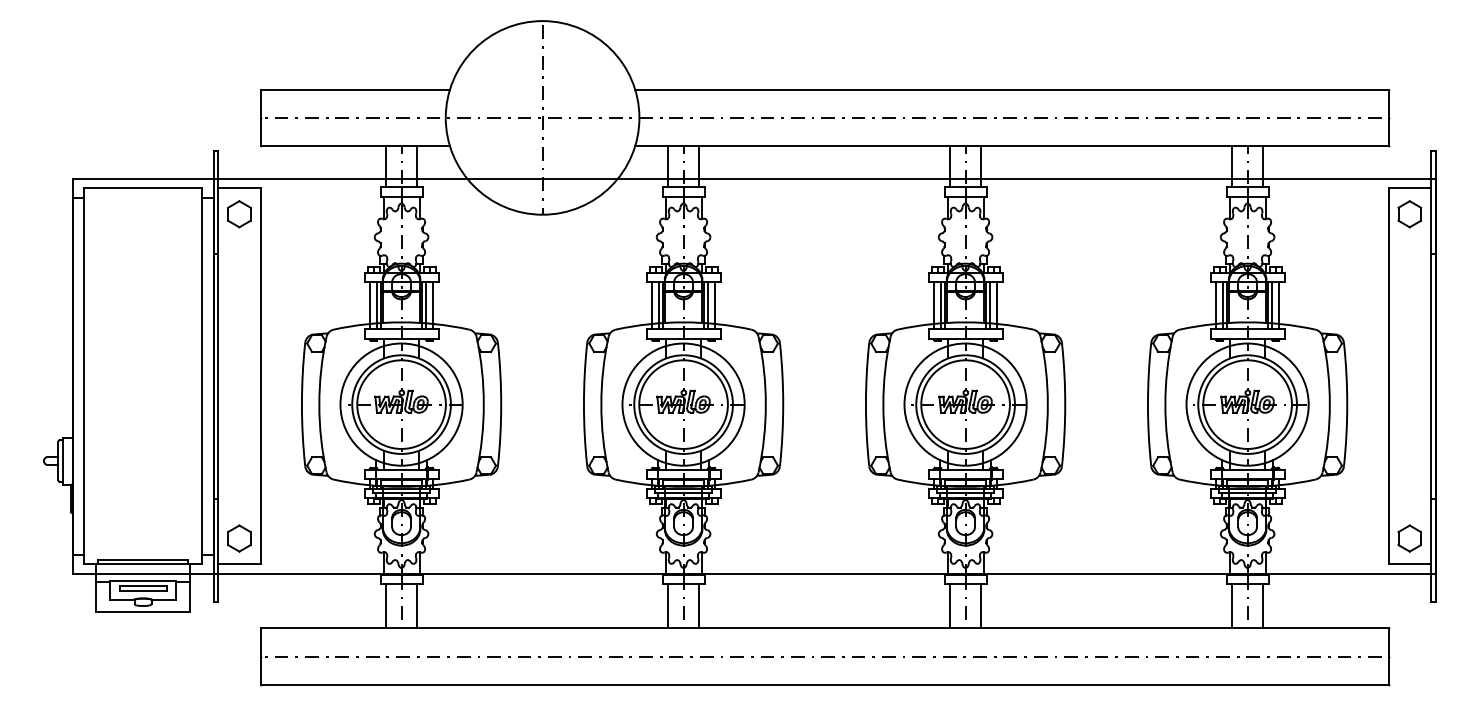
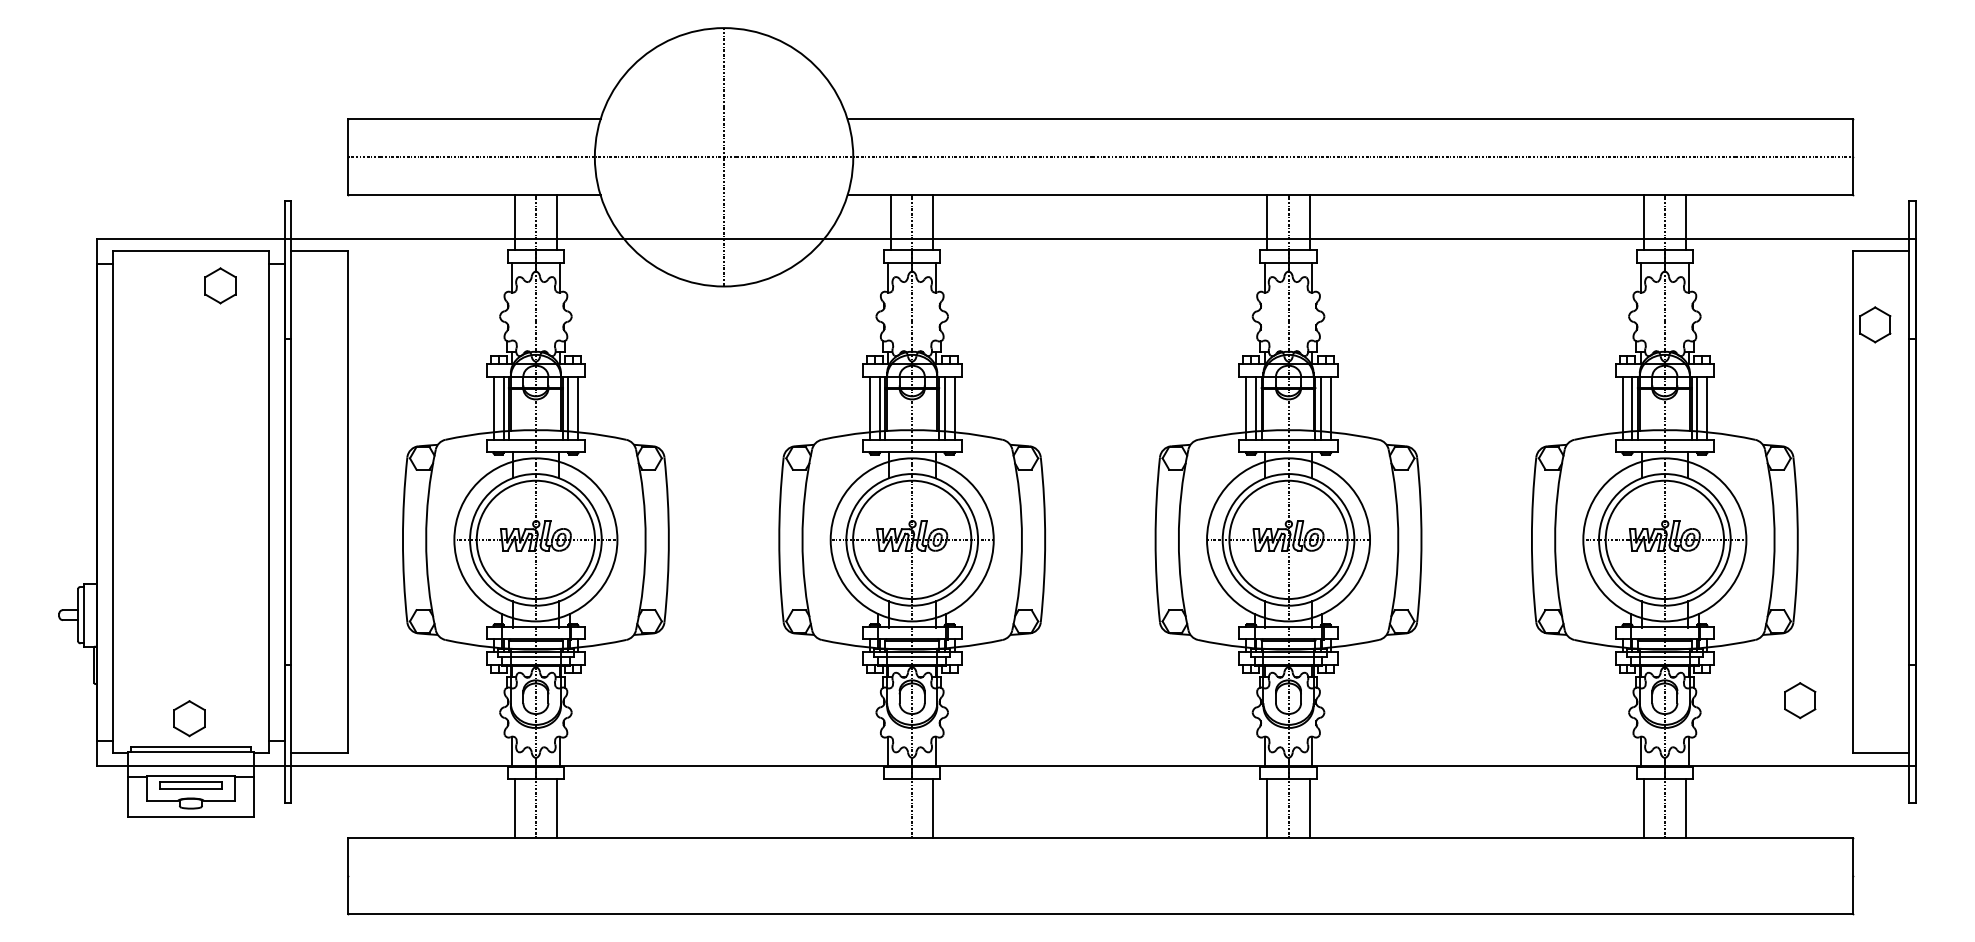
part: (239, 213) -> (220, 285), moved
part: (1409, 213) -> (1875, 324), moved
part: (239, 538) -> (189, 718), moved
part: (1409, 538) -> (1800, 700), moved
line: (668, 605) -> (891, 808), removed
line: (824, 656) -> (1100, 876), removed

